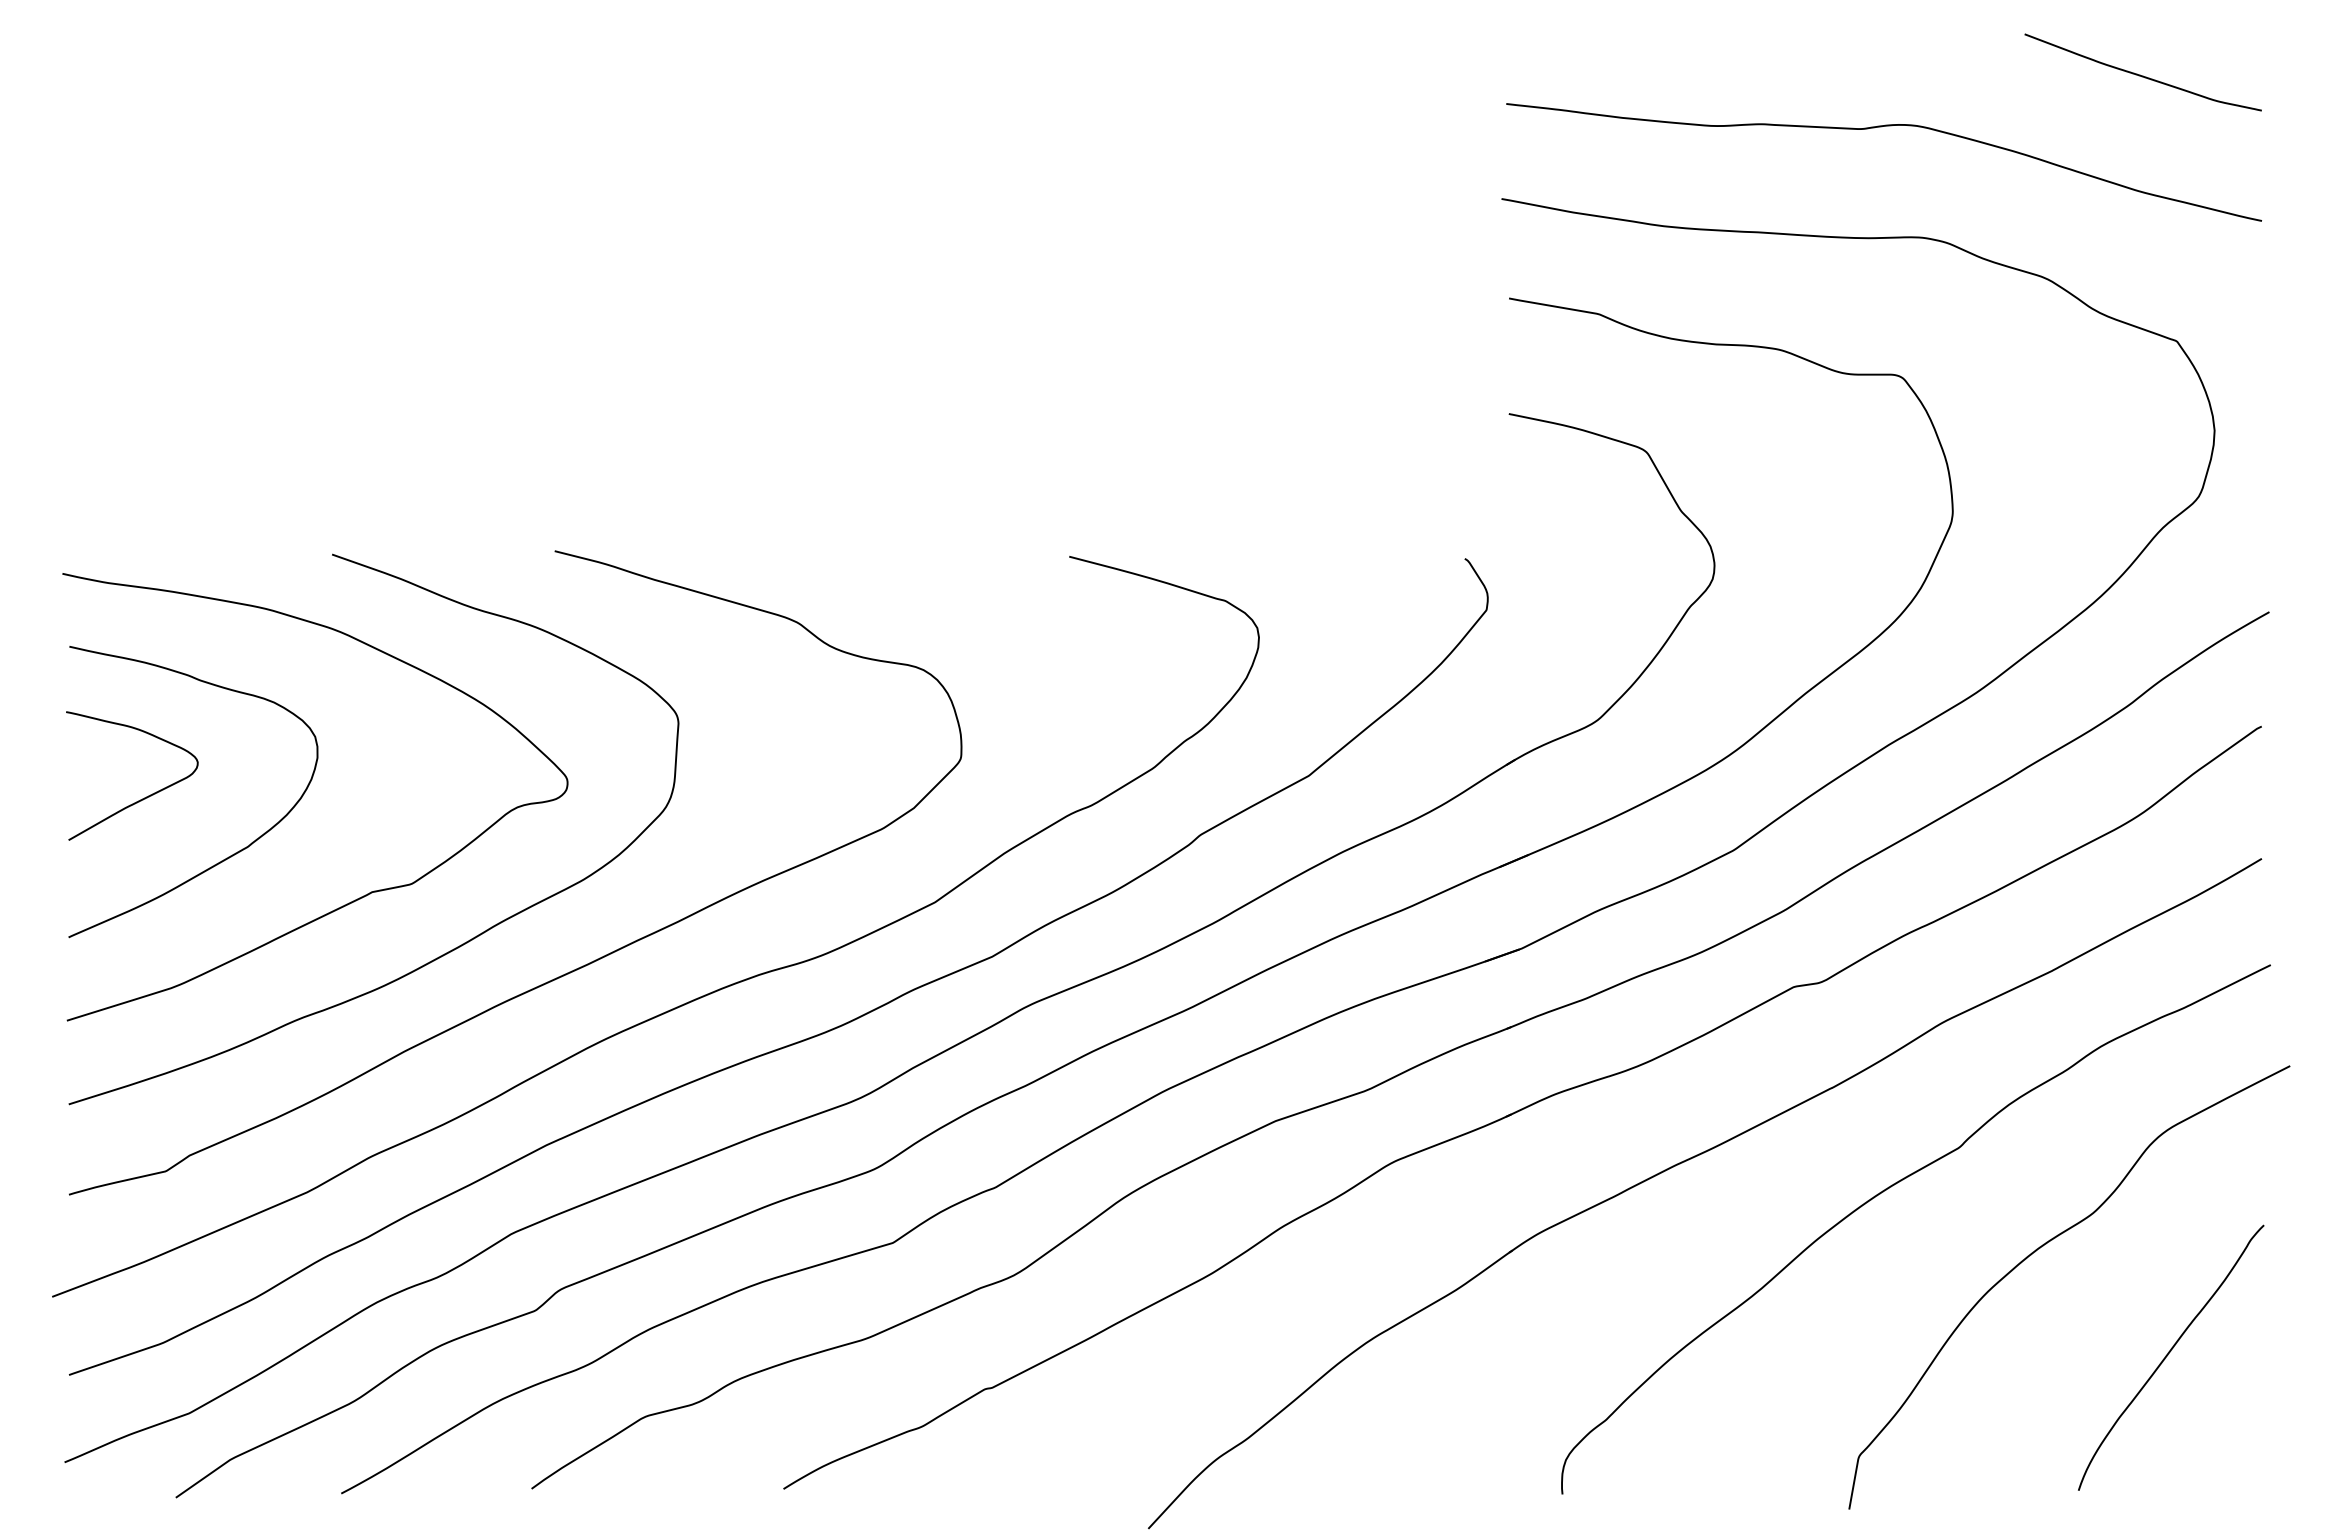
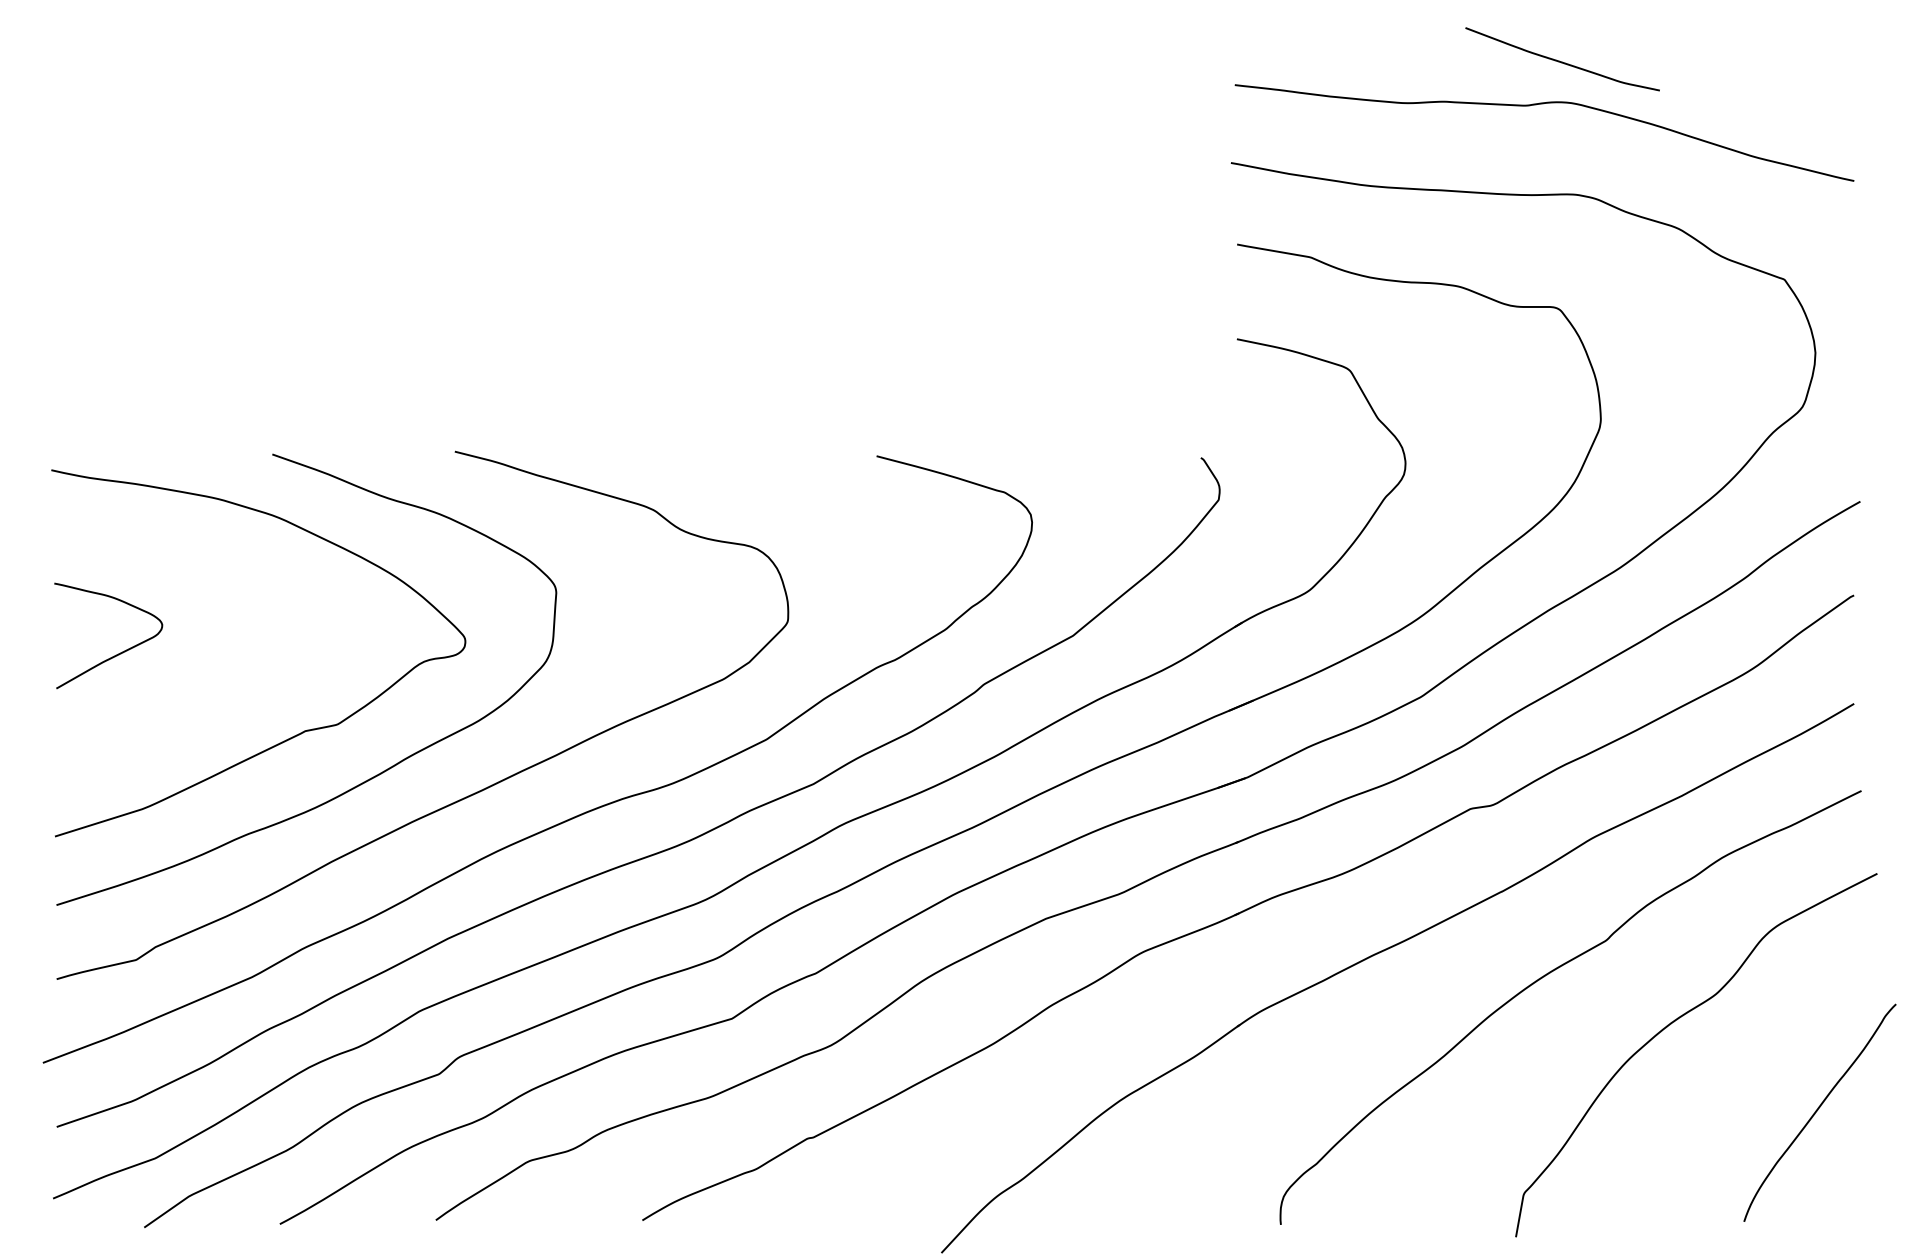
curve: (2140, 74) -> (1560, 60), moved
curve: (226, 857) -> (185, 702), removed
curve: (2168, 1355) -> (1817, 1110), moved

